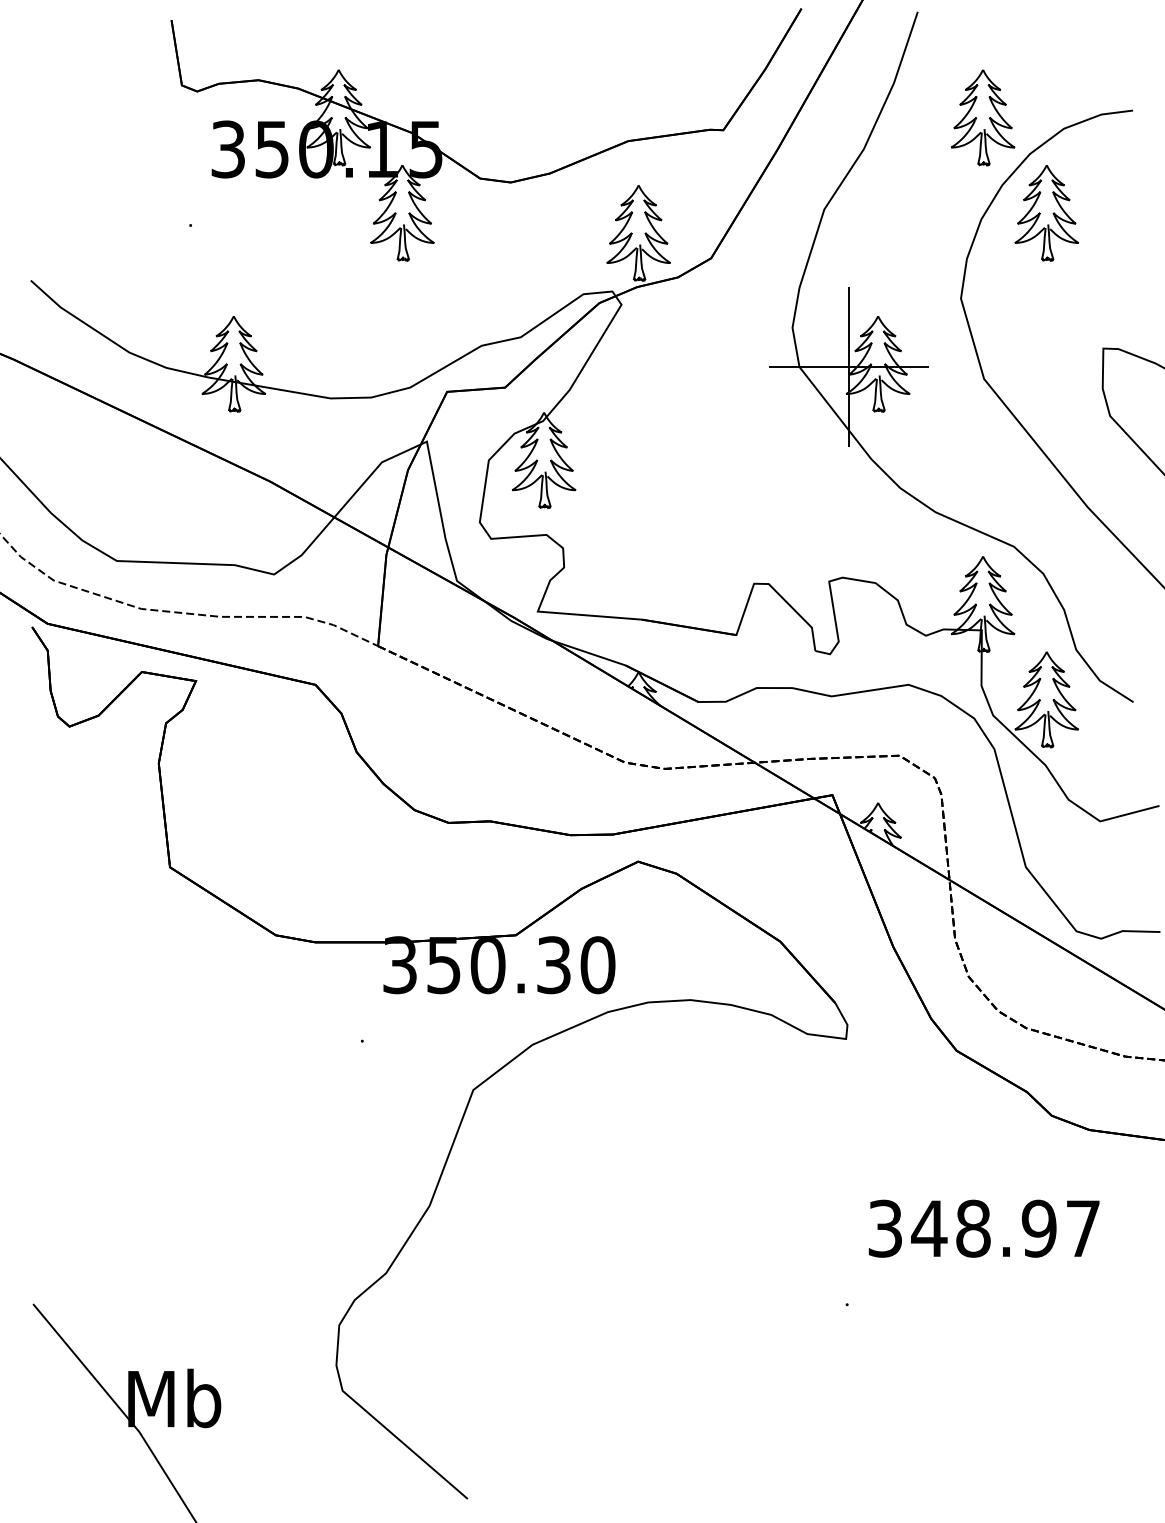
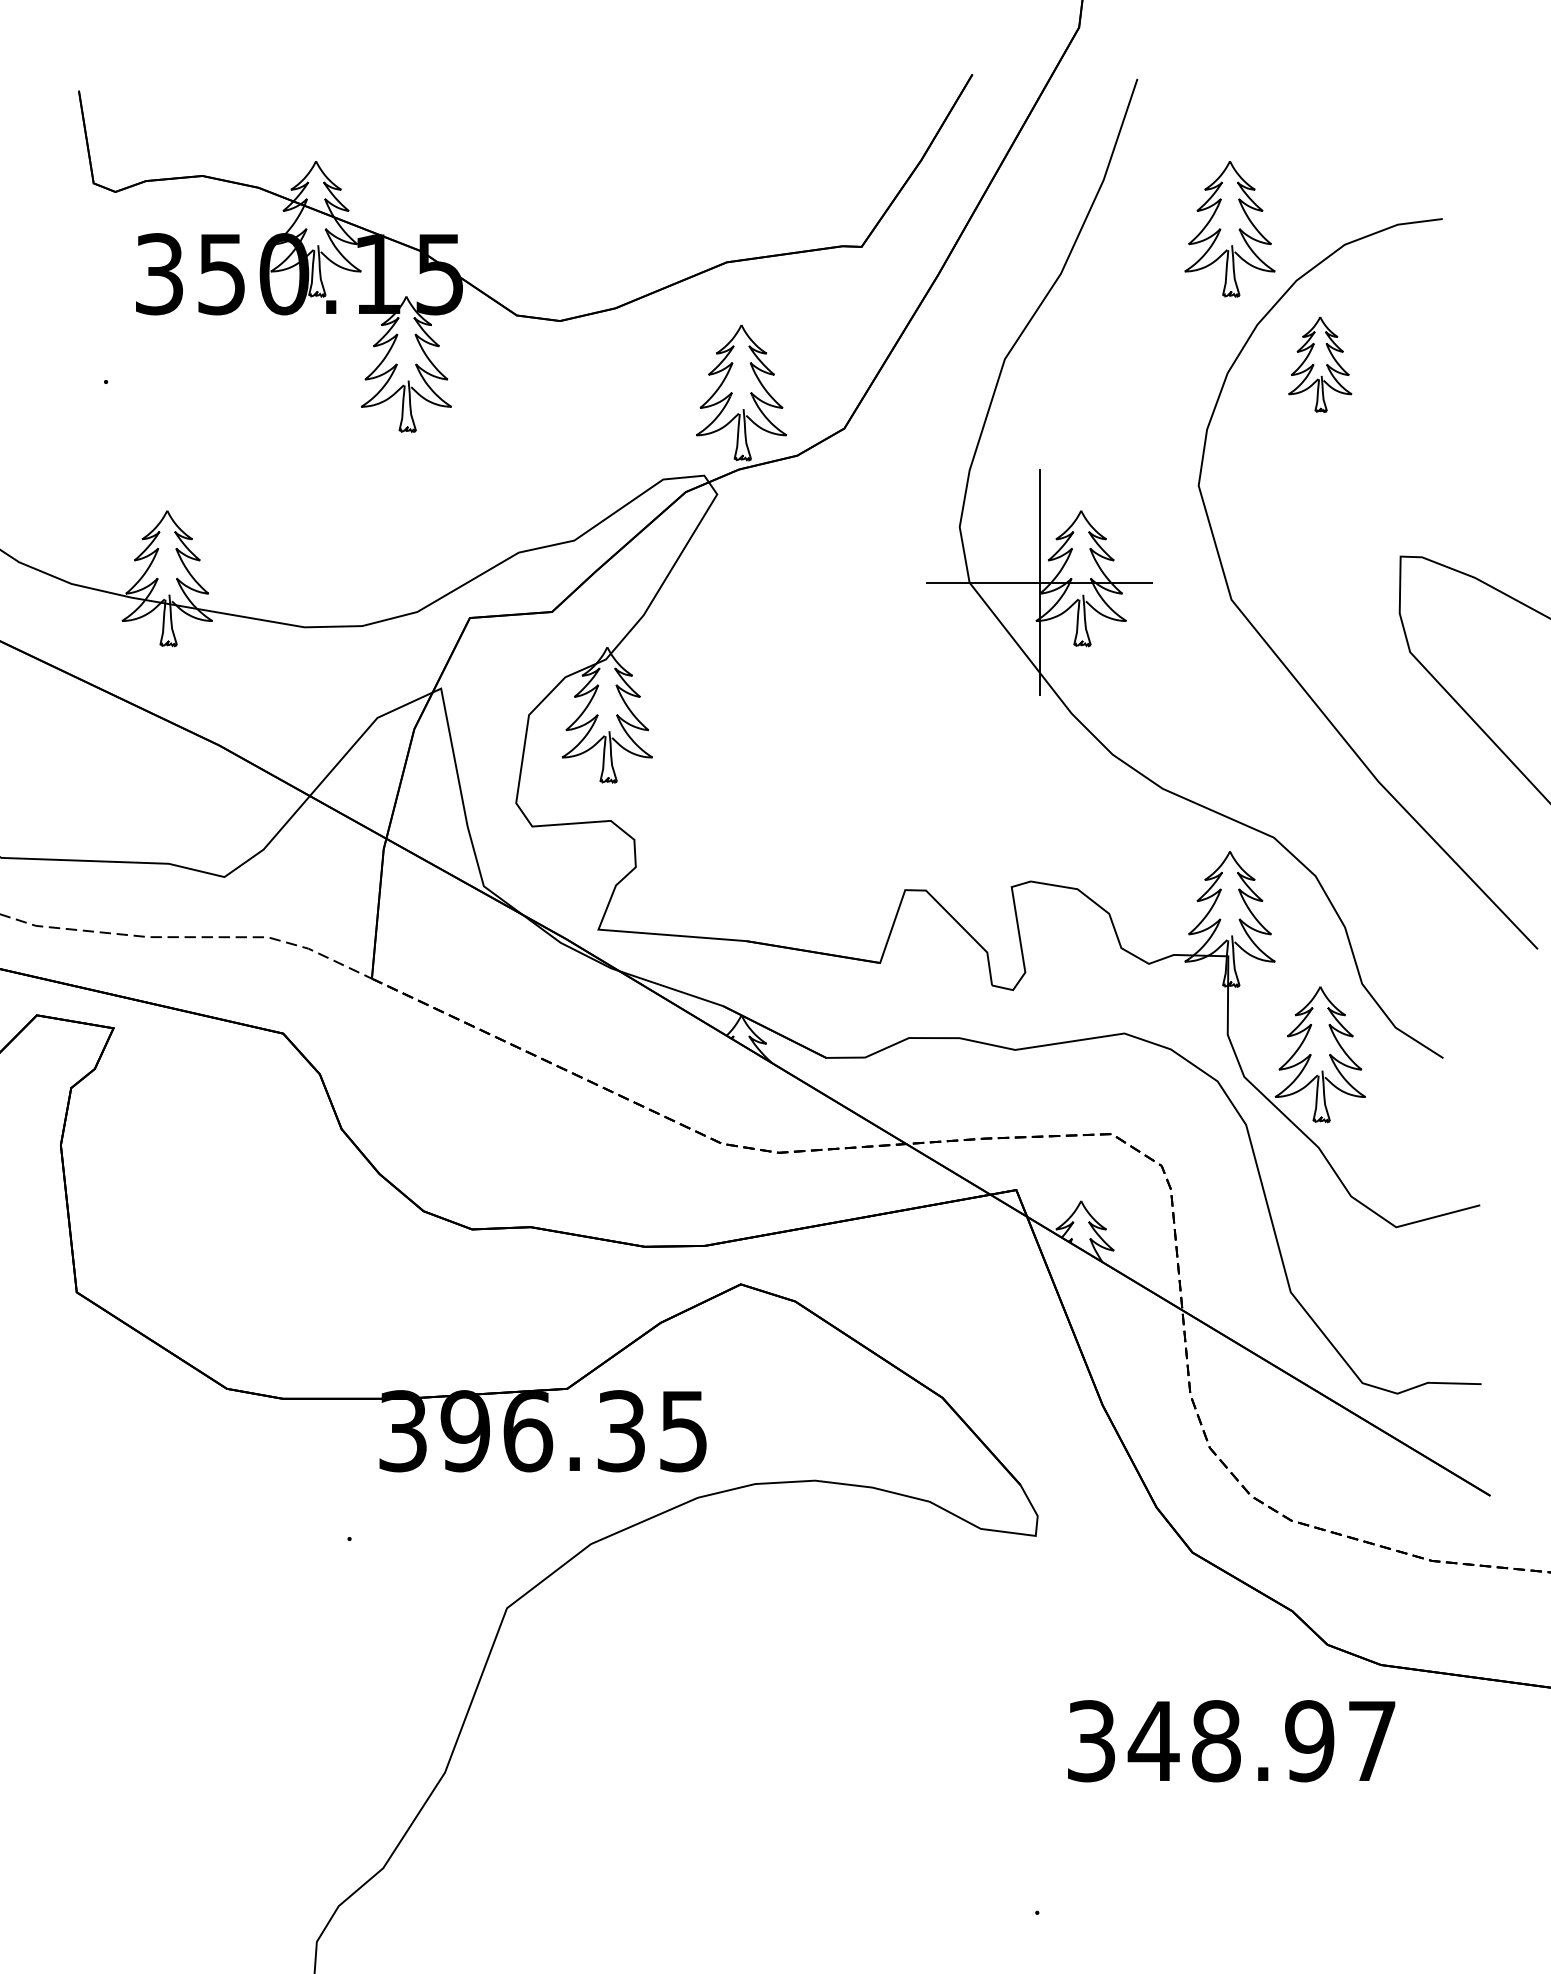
part: (1046, 213) -> (1319, 365), size x0.7
text: (520, 965) -> (573, 1431), 350.30 -> 396.35
text: (983, 1228) -> (1230, 1740), moved

